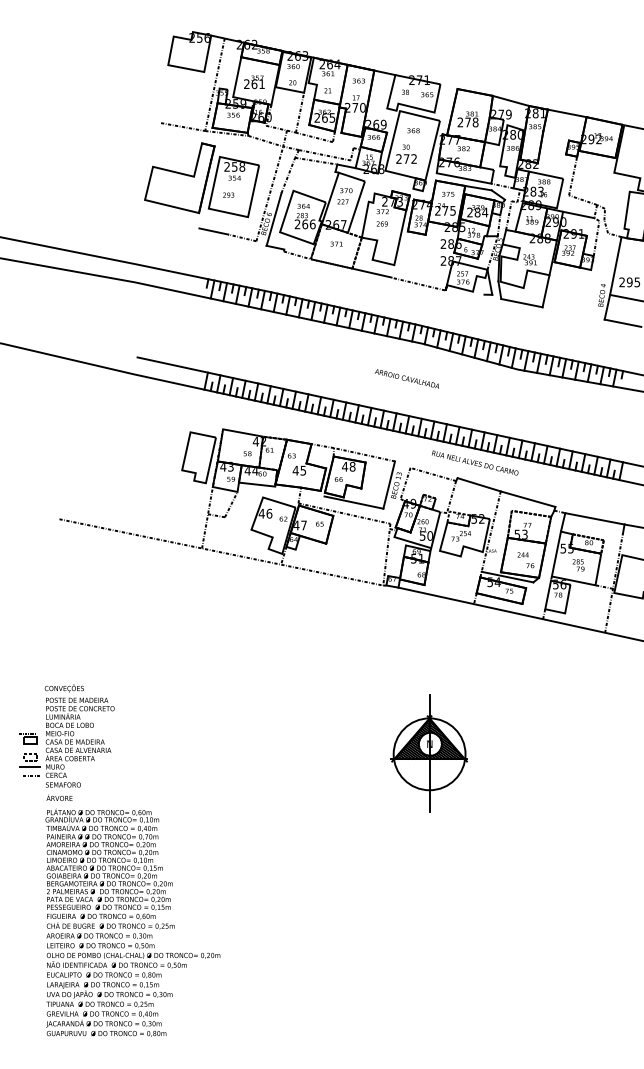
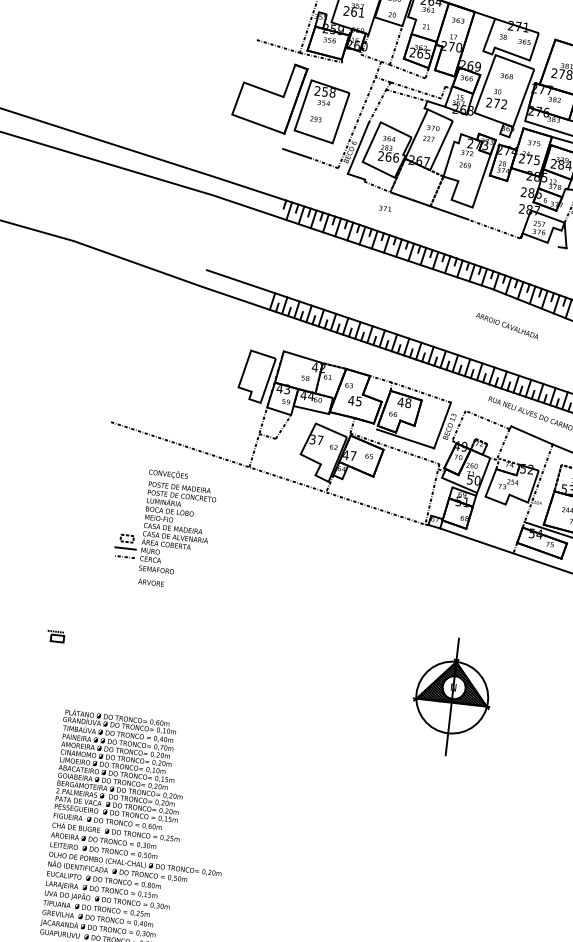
line: (265, 140) -> (358, 69), removed
text: (336, 243) -> (385, 208), moved
text: (406, 378) -> (506, 325), moved
text: (265, 513) -> (316, 439), 46 -> 37
part: (66, 742) -> (164, 528), moved

